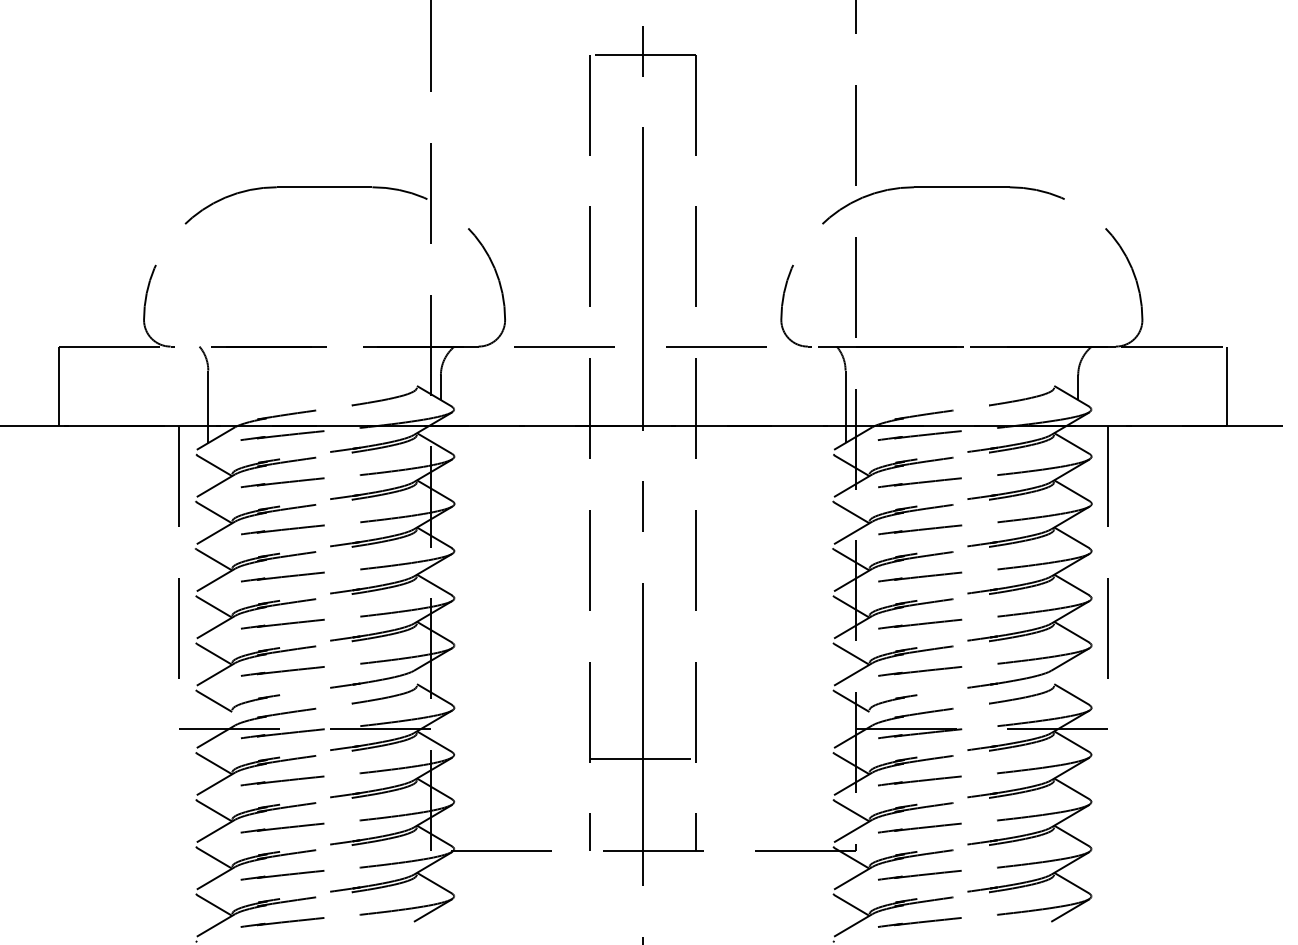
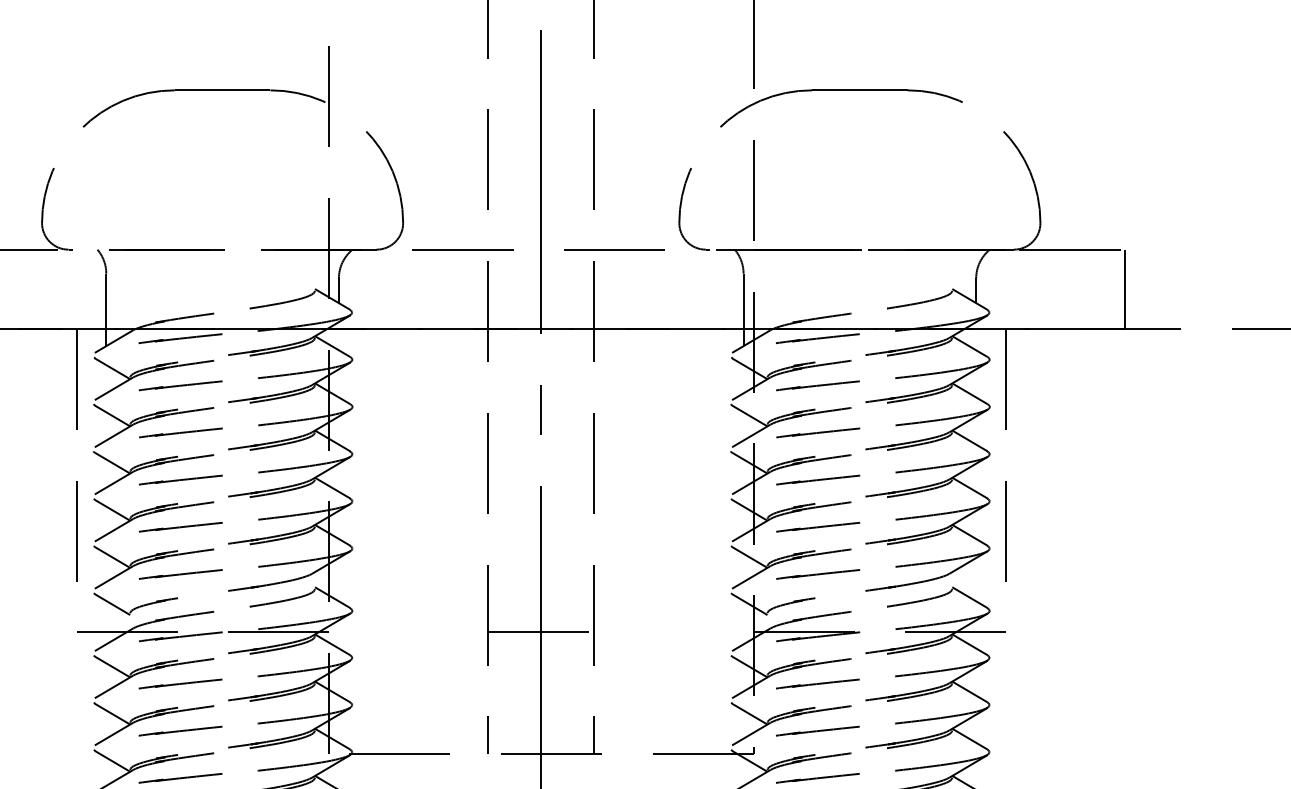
line: (643, 758) -> (541, 631), moved

